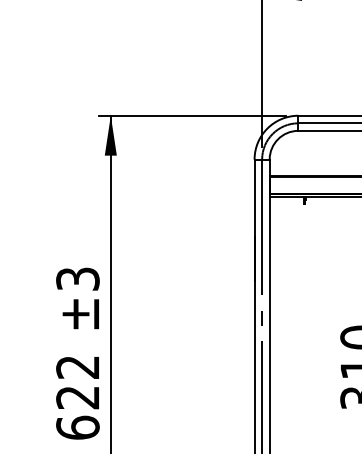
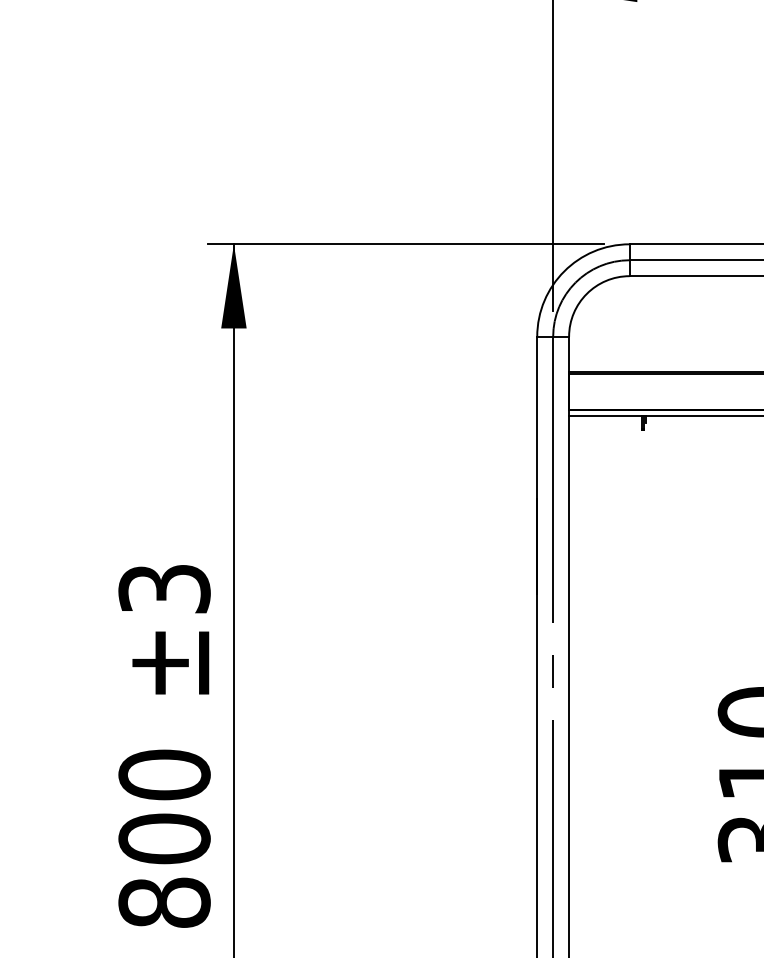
text: (77, 397) -> (163, 838), 622 -> 800

